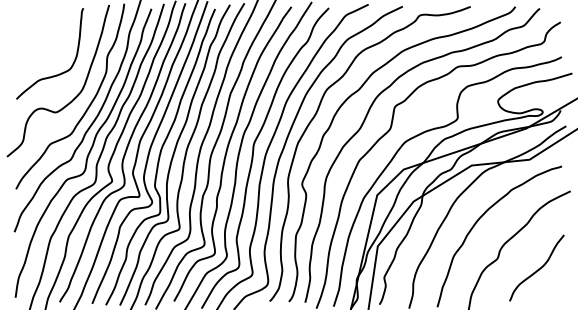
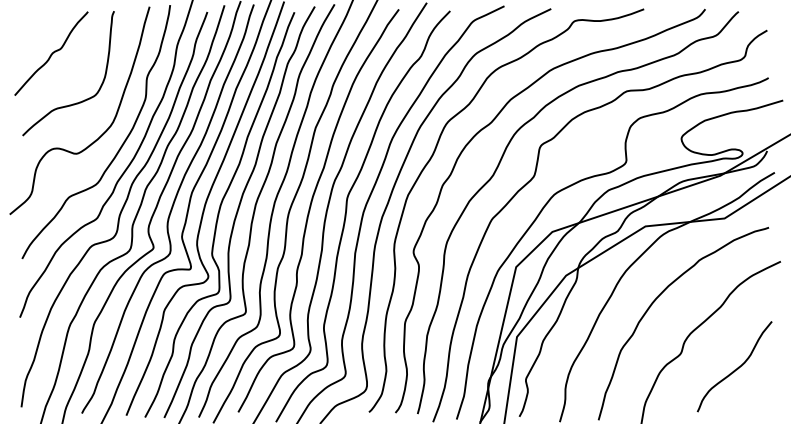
curve: (37, 39) -> (51, 53), added

